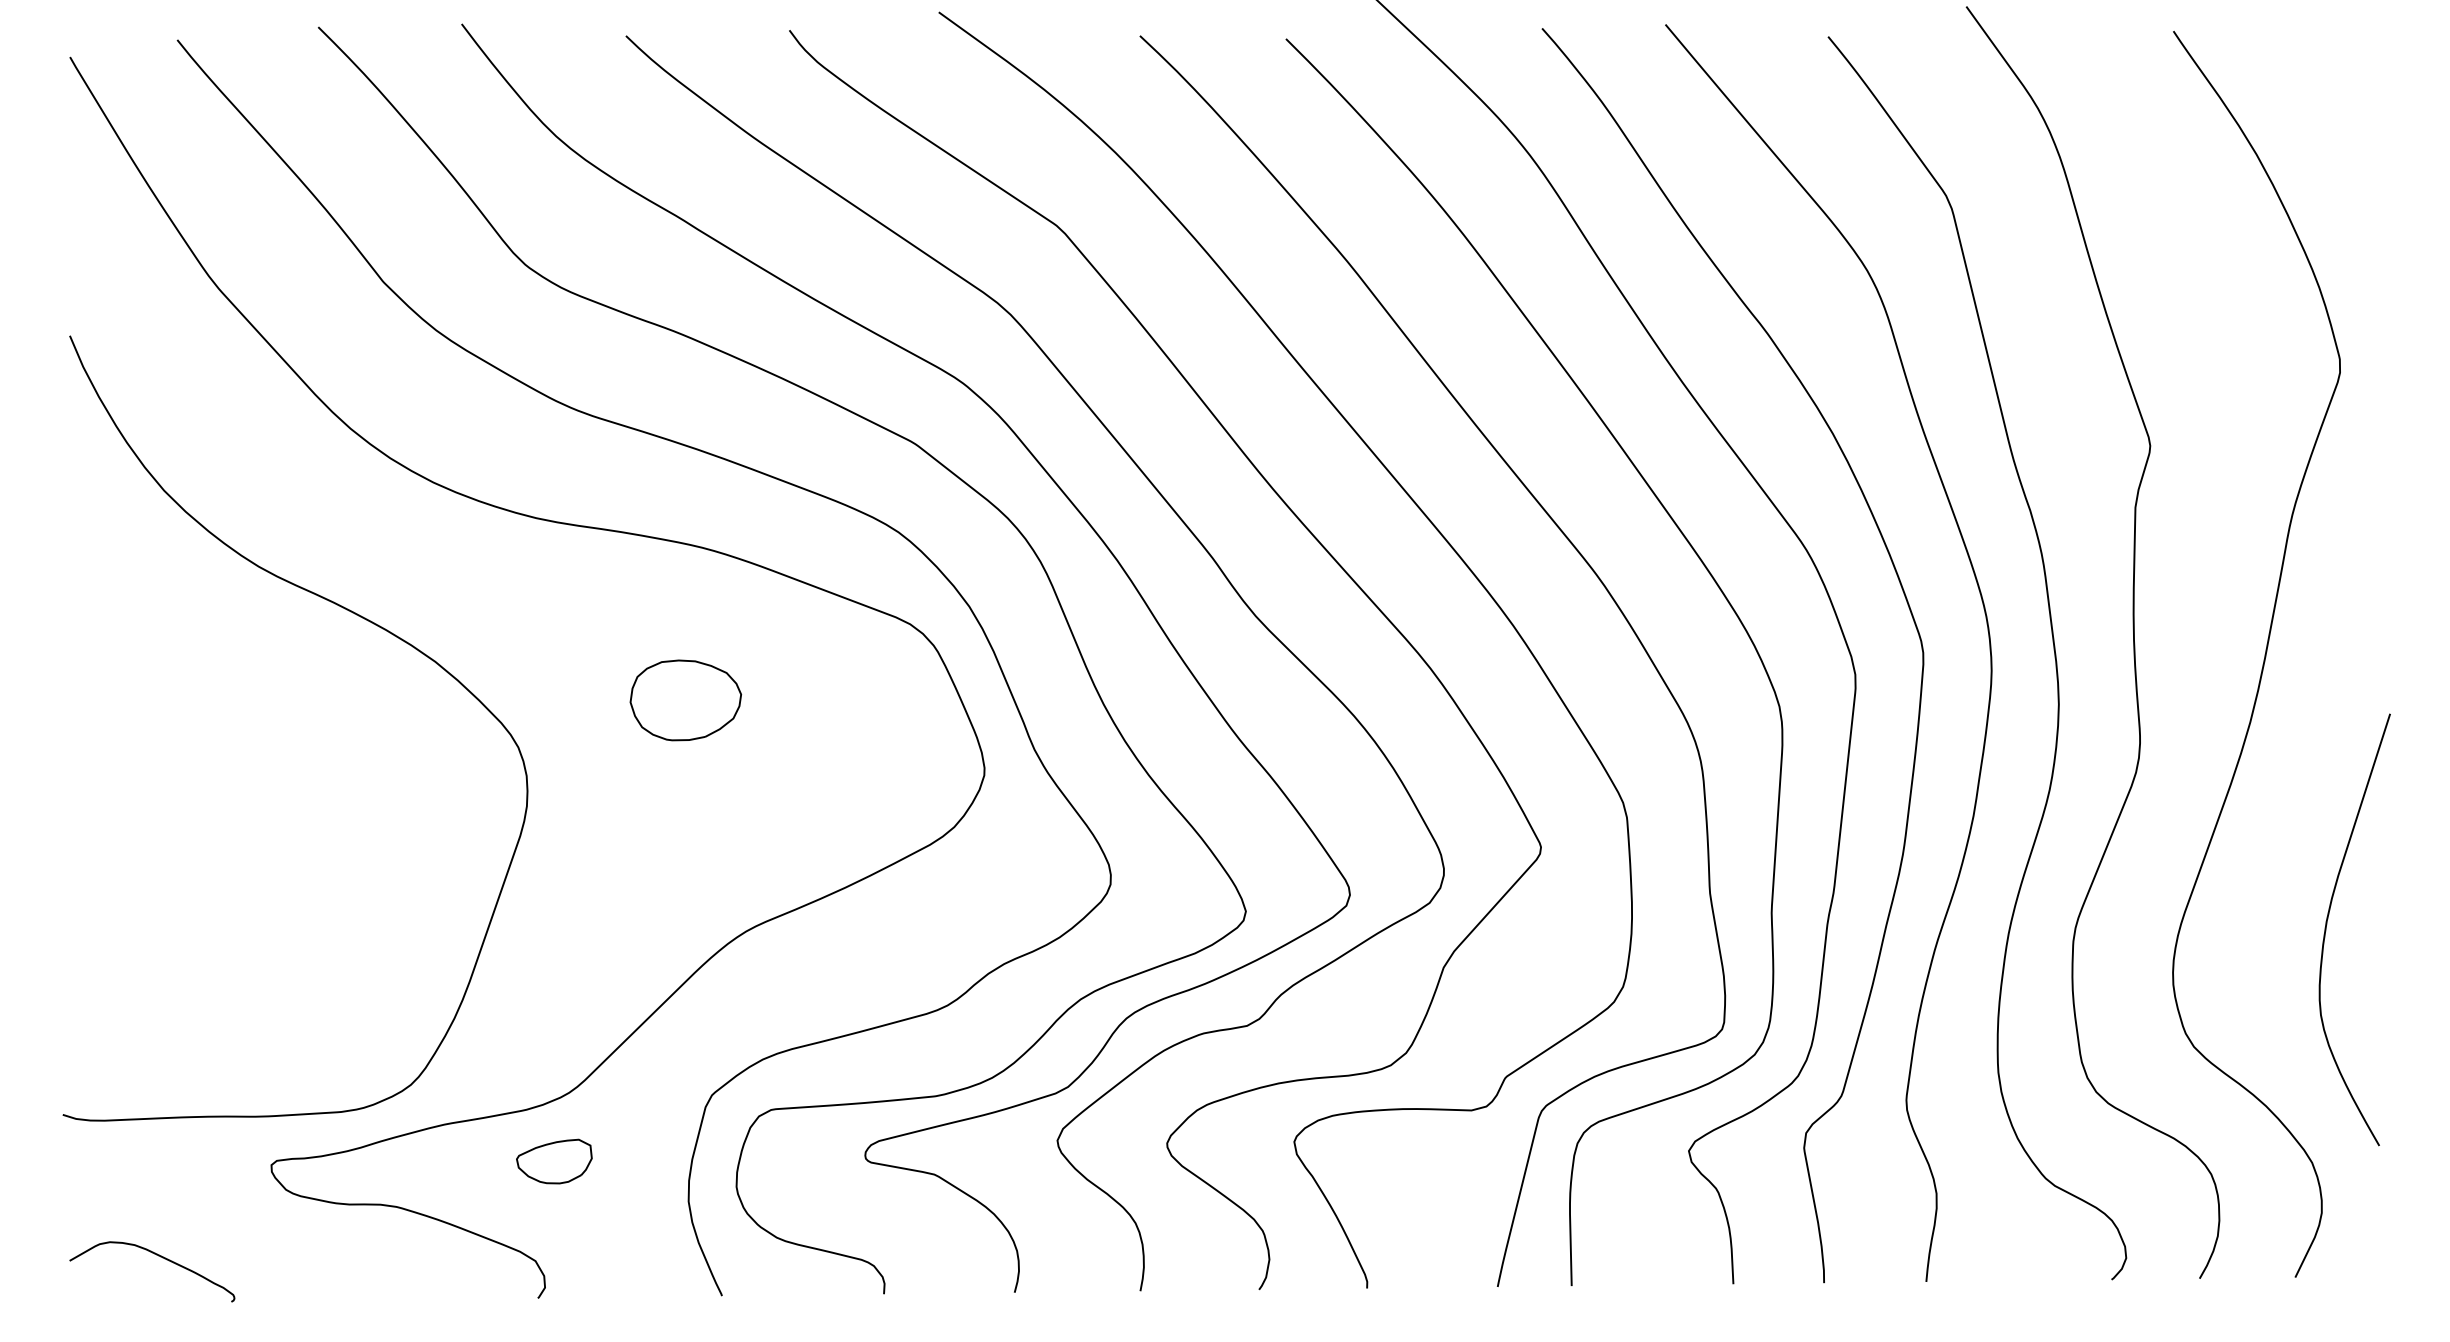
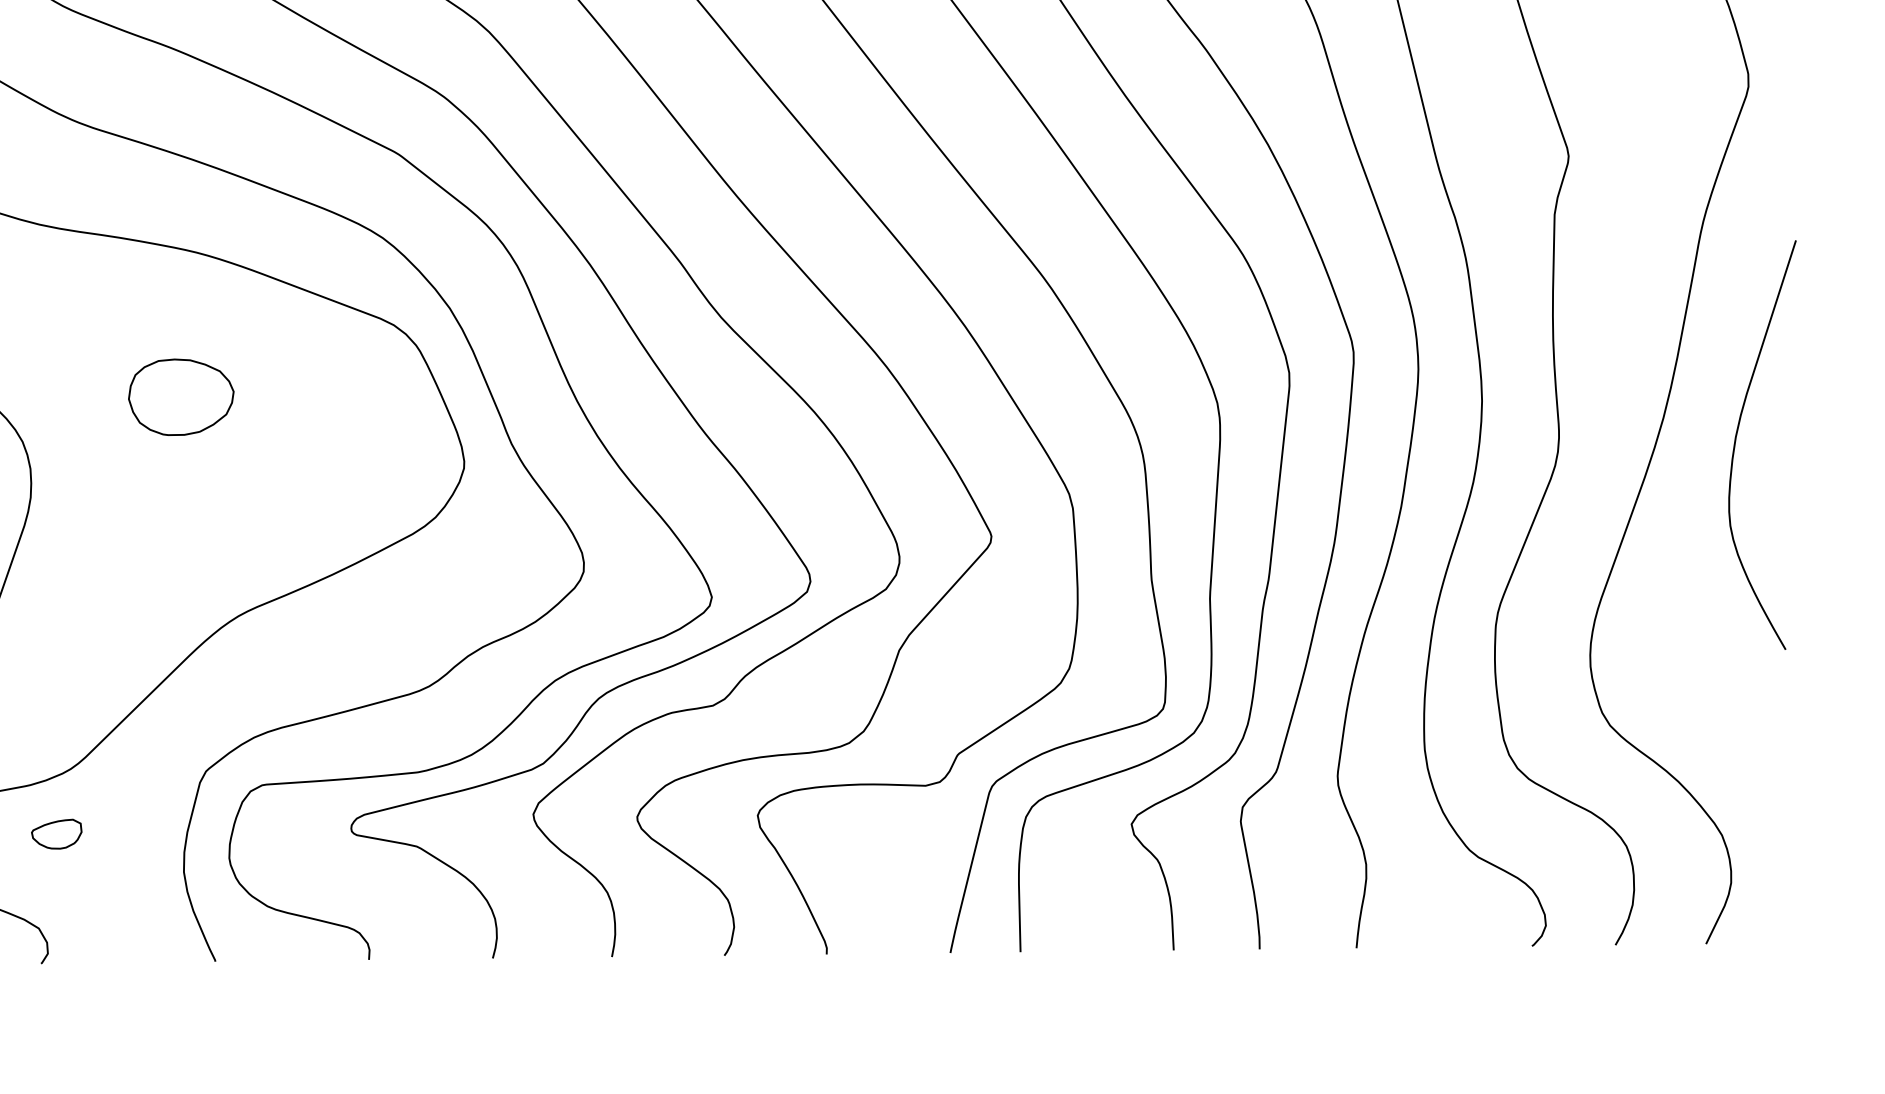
curve: (2327, 924) -> (1736, 440), moved
part: (554, 1161) -> (56, 834), size x0.7

